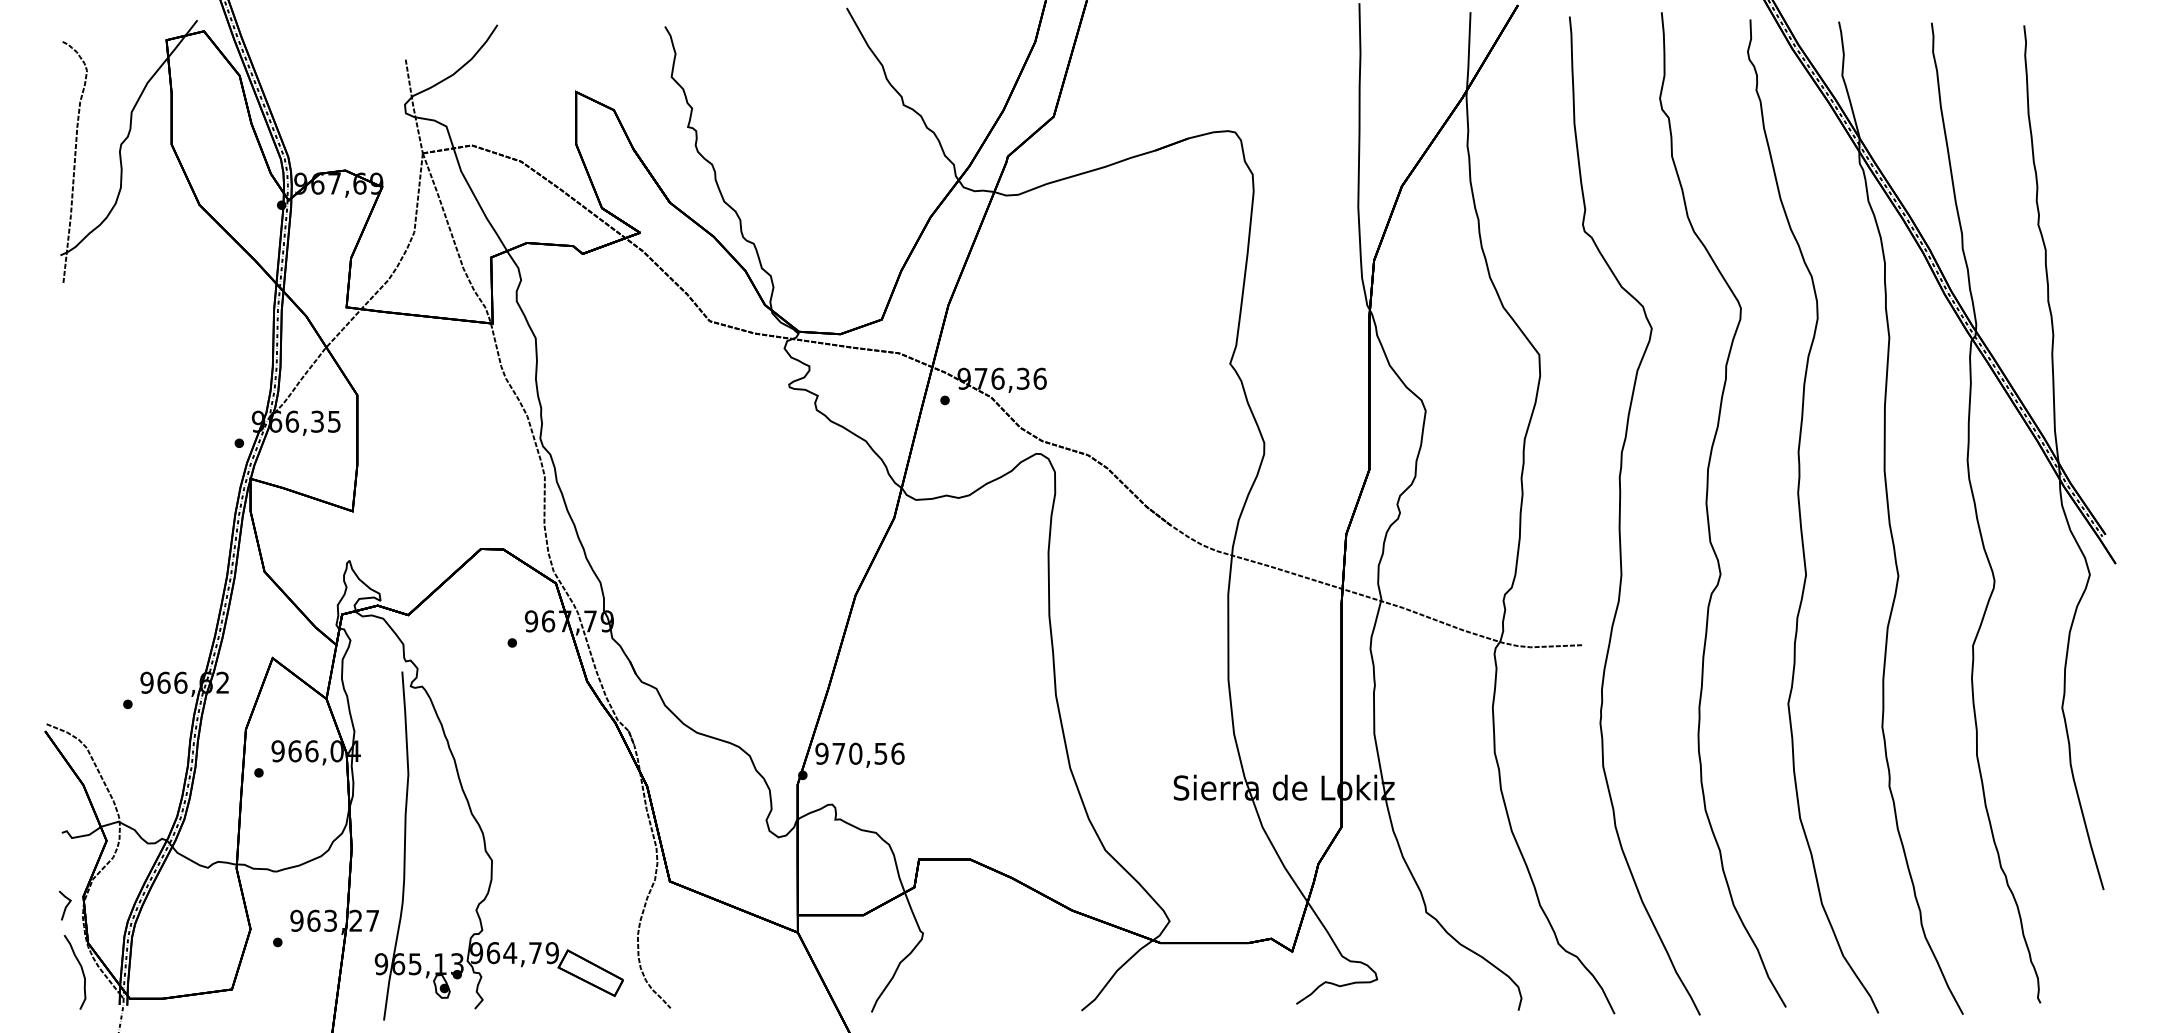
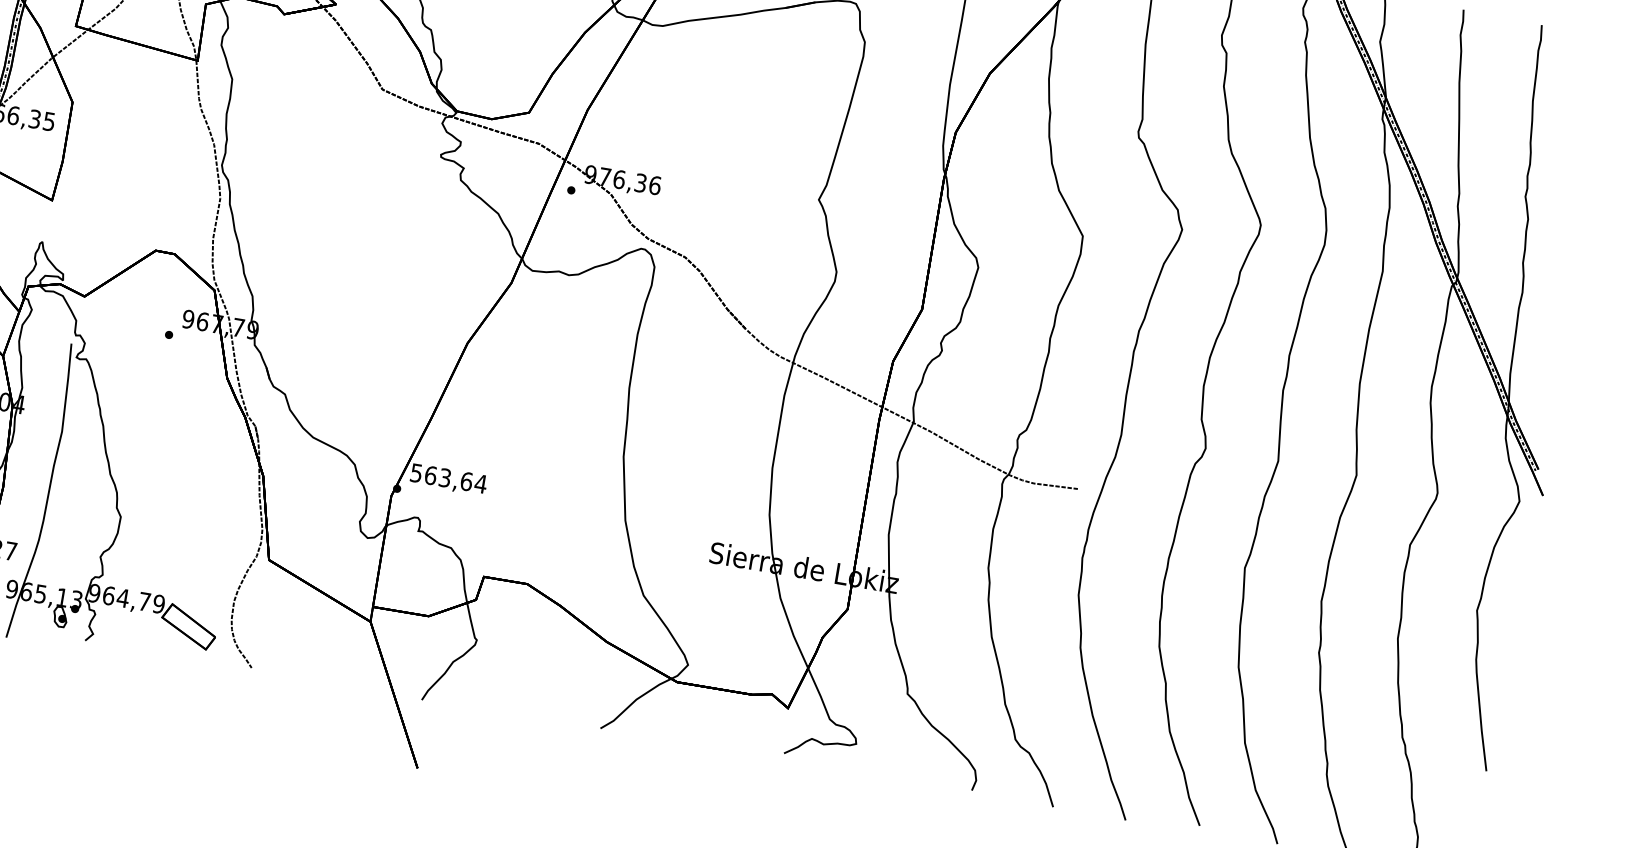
text: (859, 753) -> (448, 478), 970,56 -> 563,64

